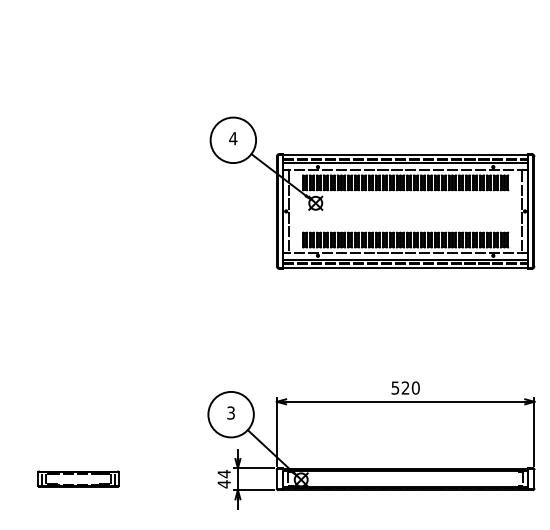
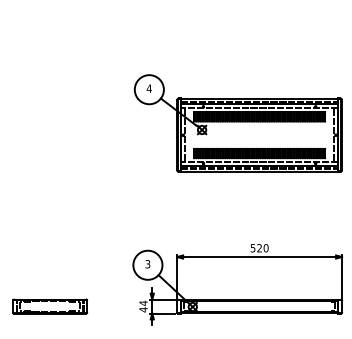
part: (78, 479) -> (50, 306), size x1.43

